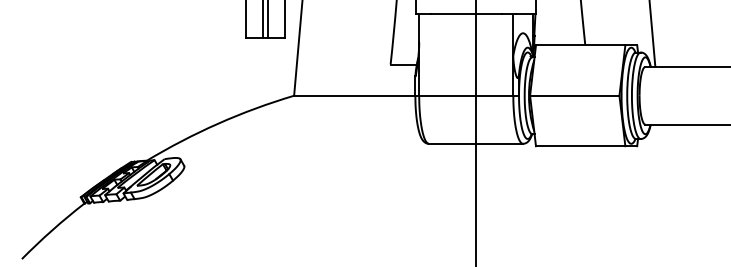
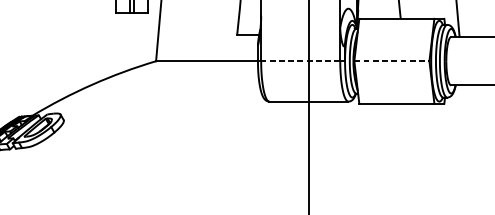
line: (465, 95) -> (300, 61), solid -> dashed
line: (574, 95) -> (391, 61), solid -> dashed

